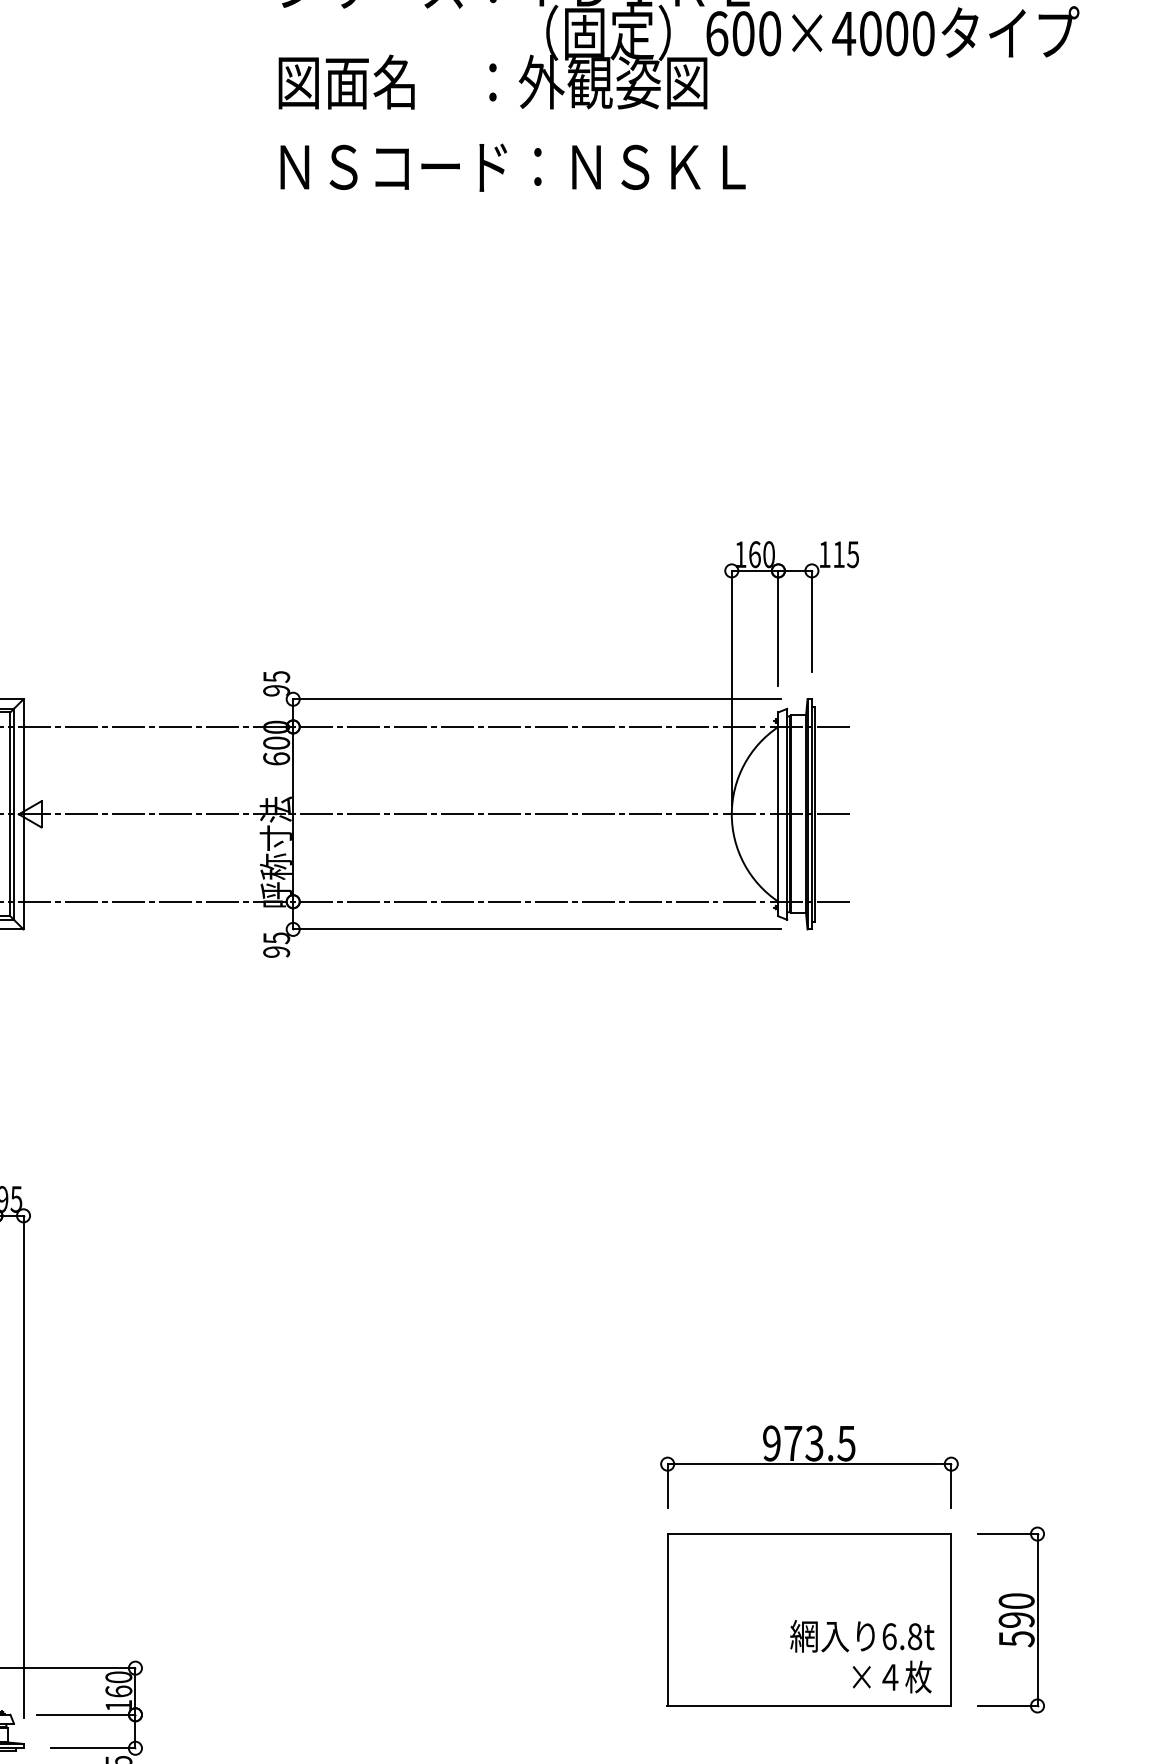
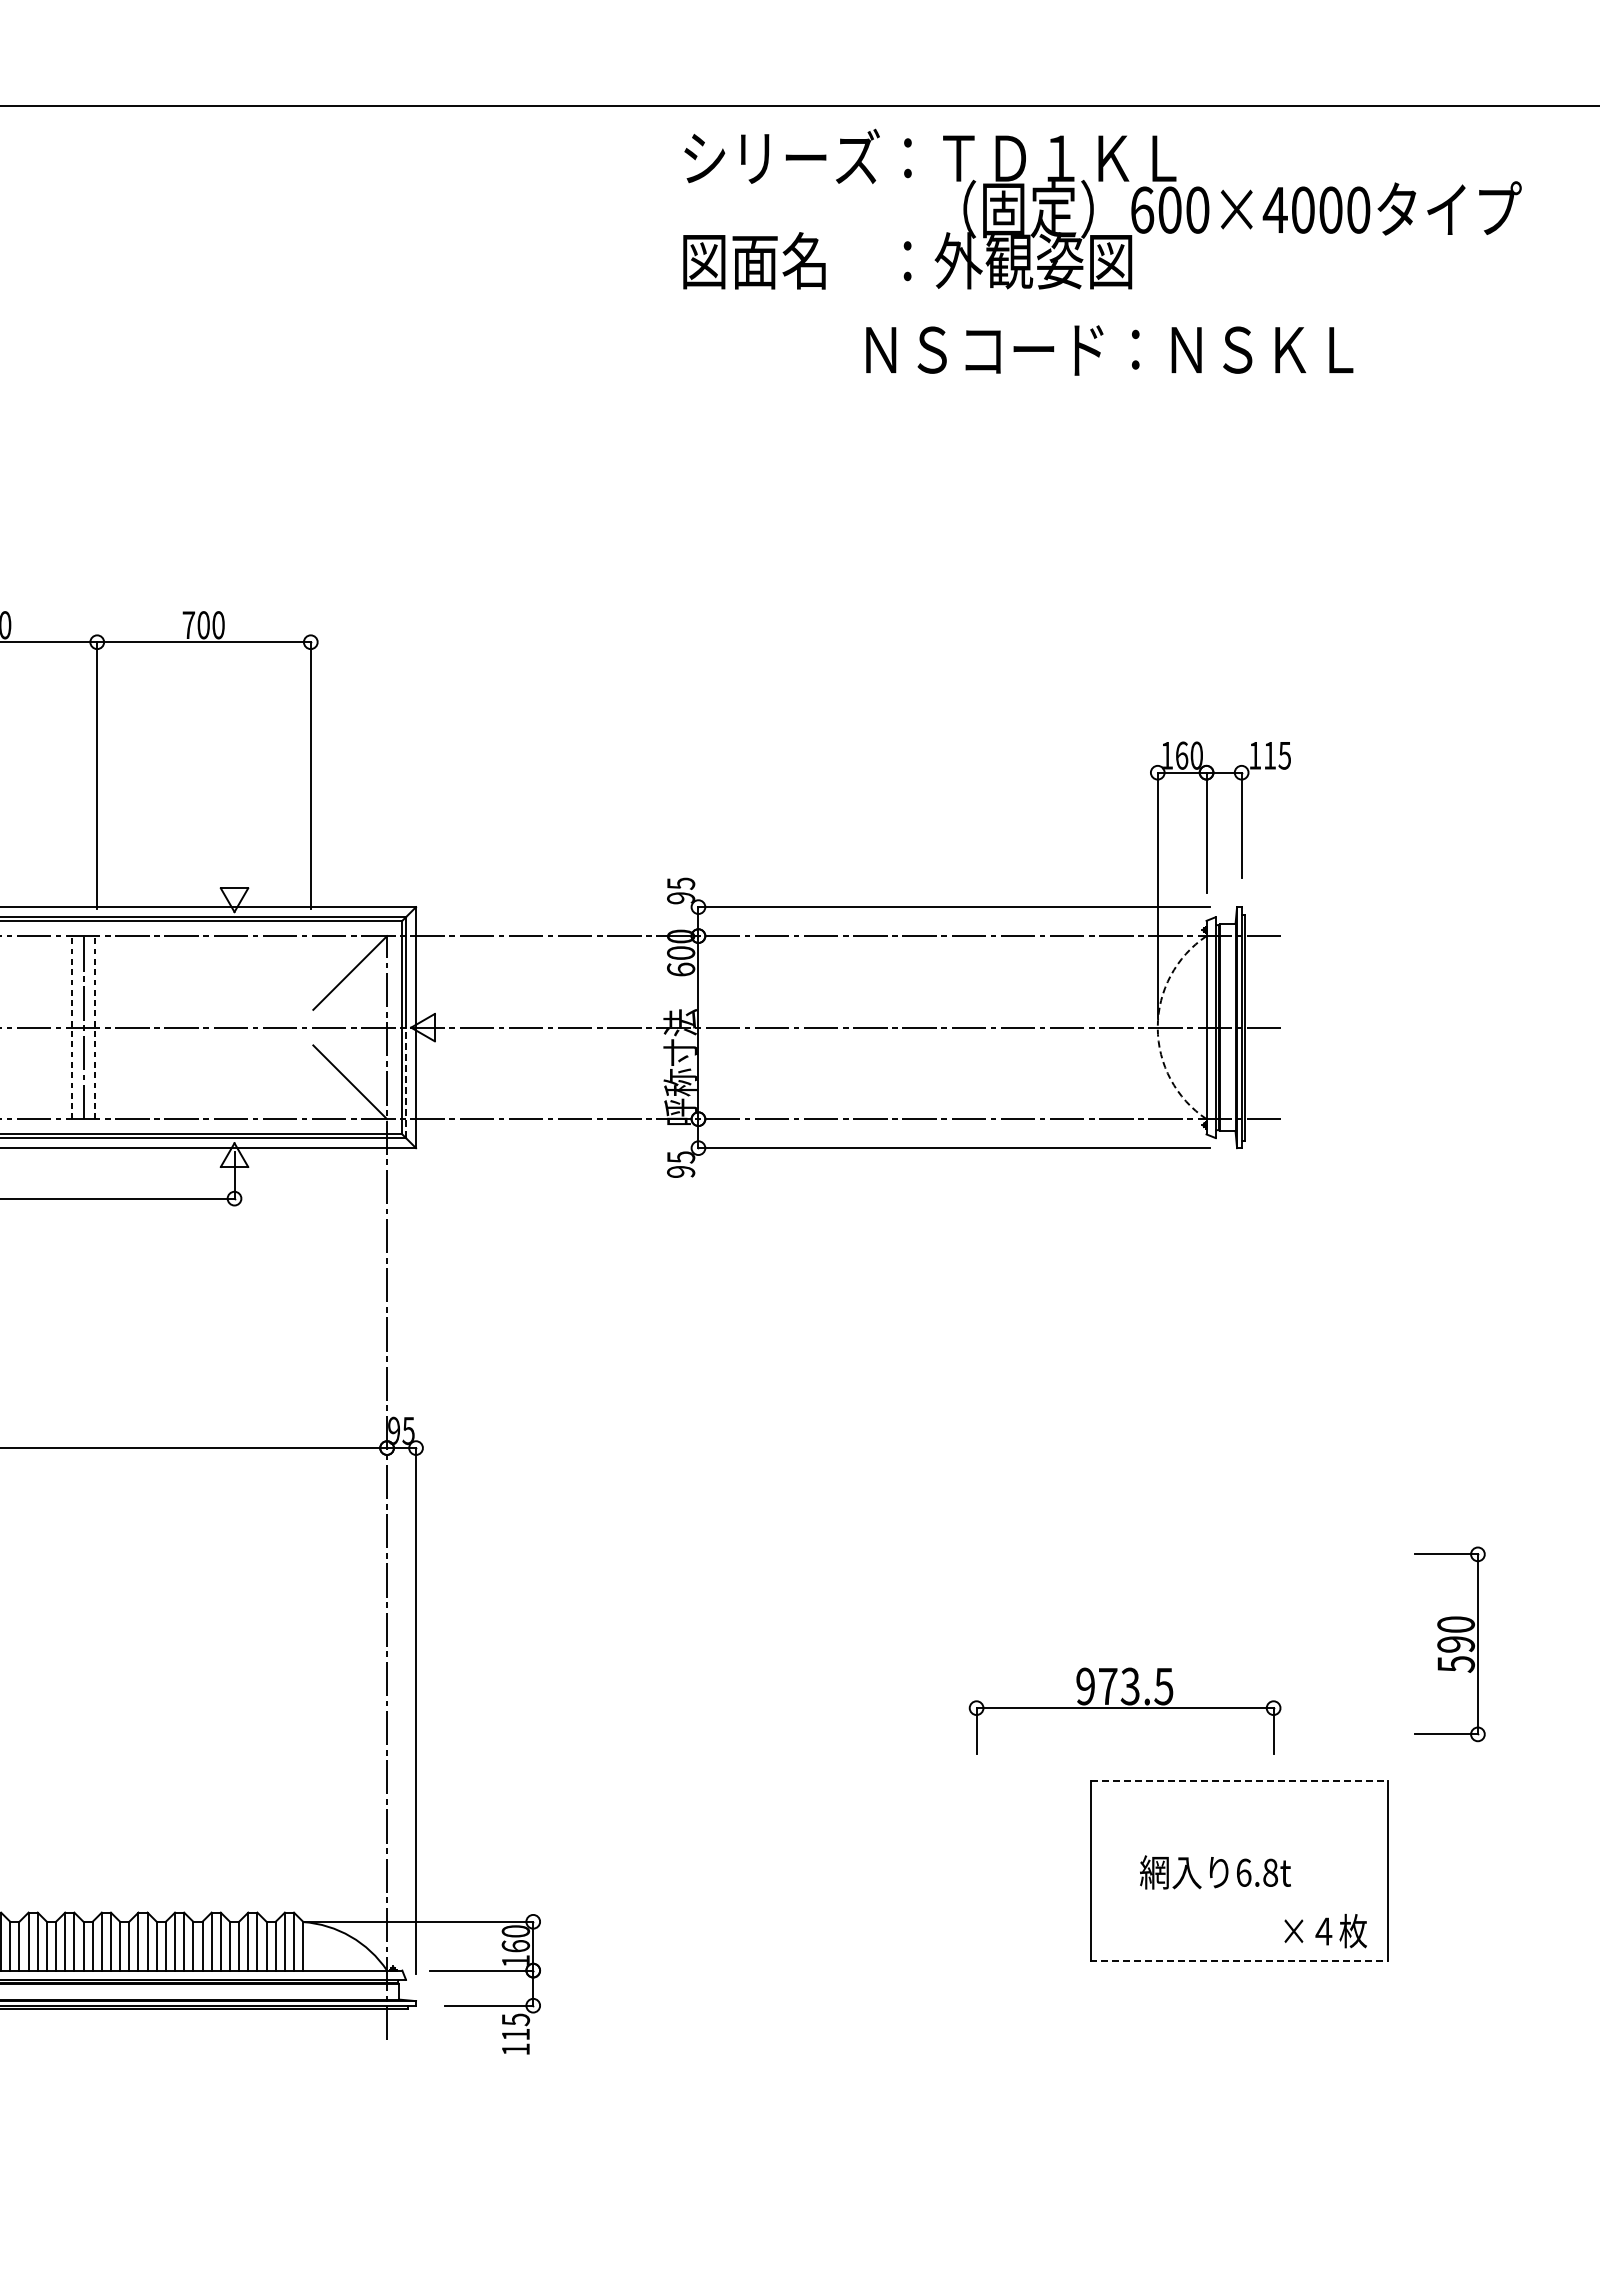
text: (512, 167) -> (1109, 350), moved
arc: (731, 814) -> (1157, 1027), solid -> dashed
line: (14, 866) -> (406, 1082), solid -> dashed
part: (808, 1466) -> (1124, 1710), moved
line: (809, 1534) -> (1239, 1781), solid -> dashed
part: (1010, 1620) -> (1449, 1644), moved
text: (862, 1636) -> (1215, 1872), moved
line: (808, 1706) -> (1238, 1961), solid -> dashed

